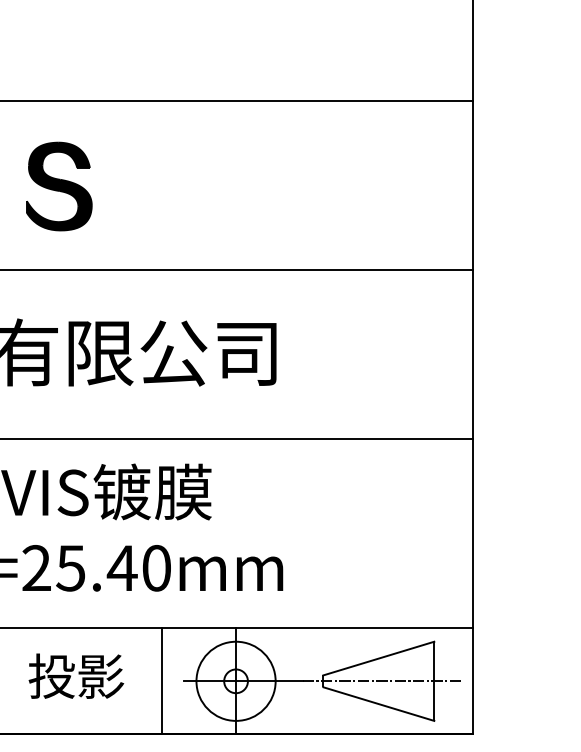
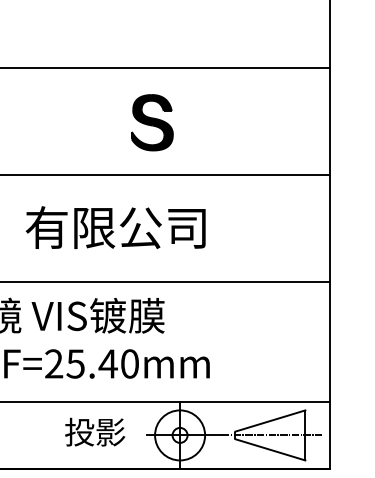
part: (59, 186) -> (152, 122), moved
text: (76, 675) -> (95, 431), moved
line: (162, 681) -> (133, 435), removed

